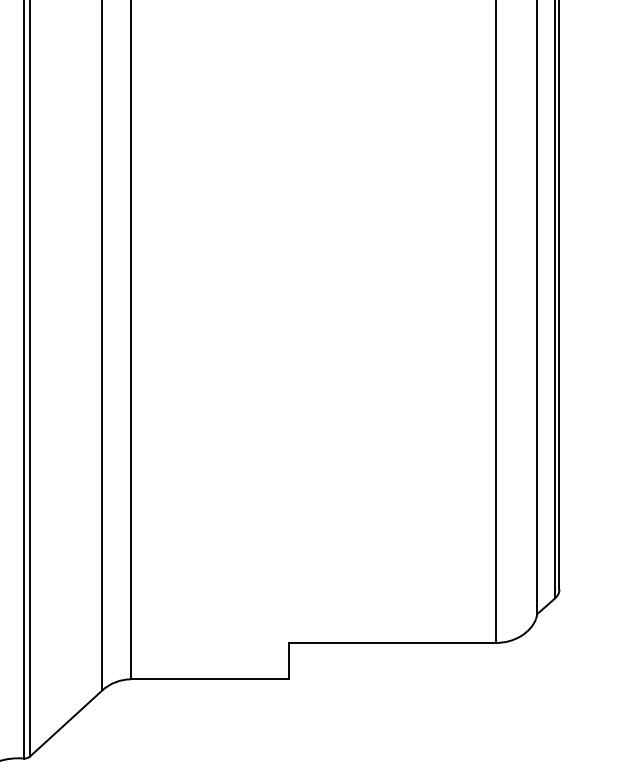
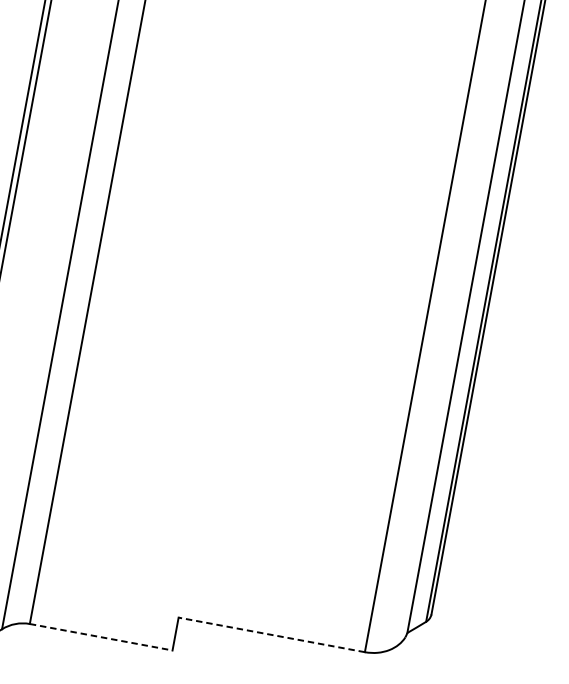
line: (391, 643) -> (270, 635), solid -> dashed
line: (210, 679) -> (101, 637), solid -> dashed

